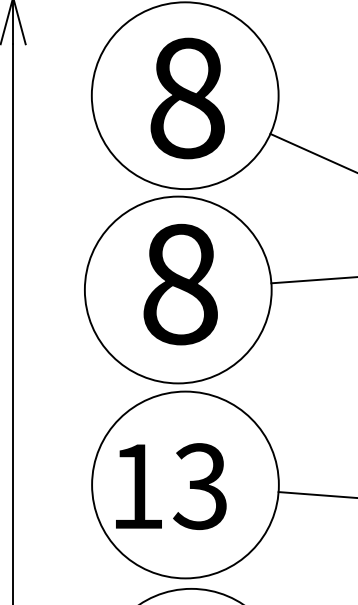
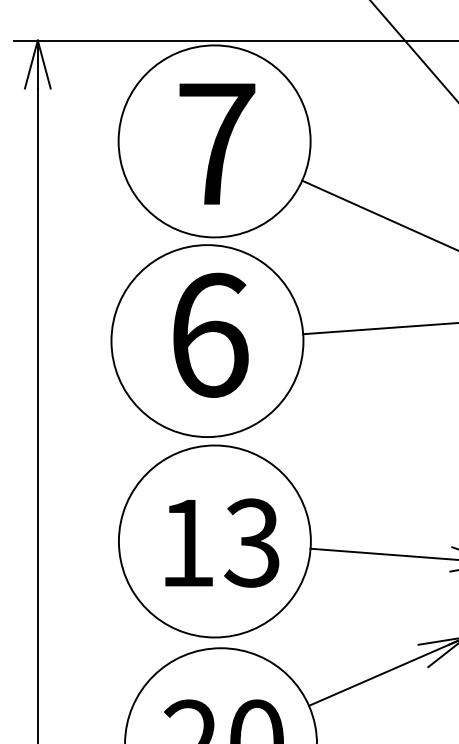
text: (188, 97) -> (217, 143), 8 -> 7
text: (180, 283) -> (209, 334), 8 -> 6
text: (171, 485) -> (222, 542), moved

